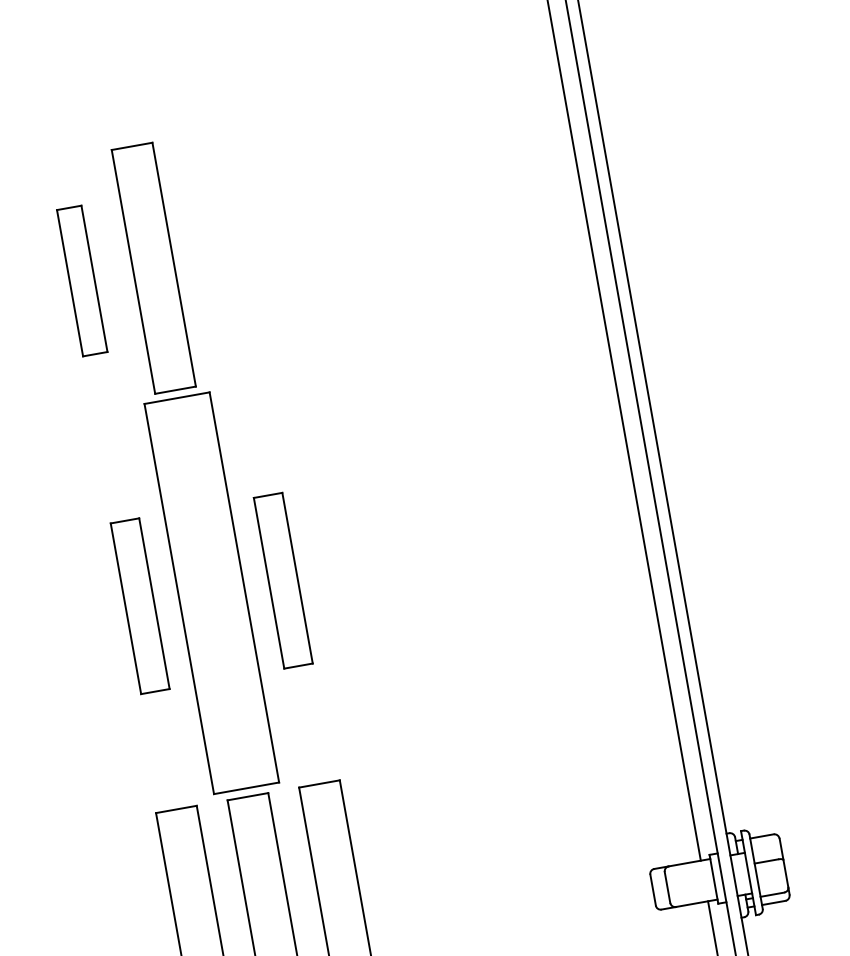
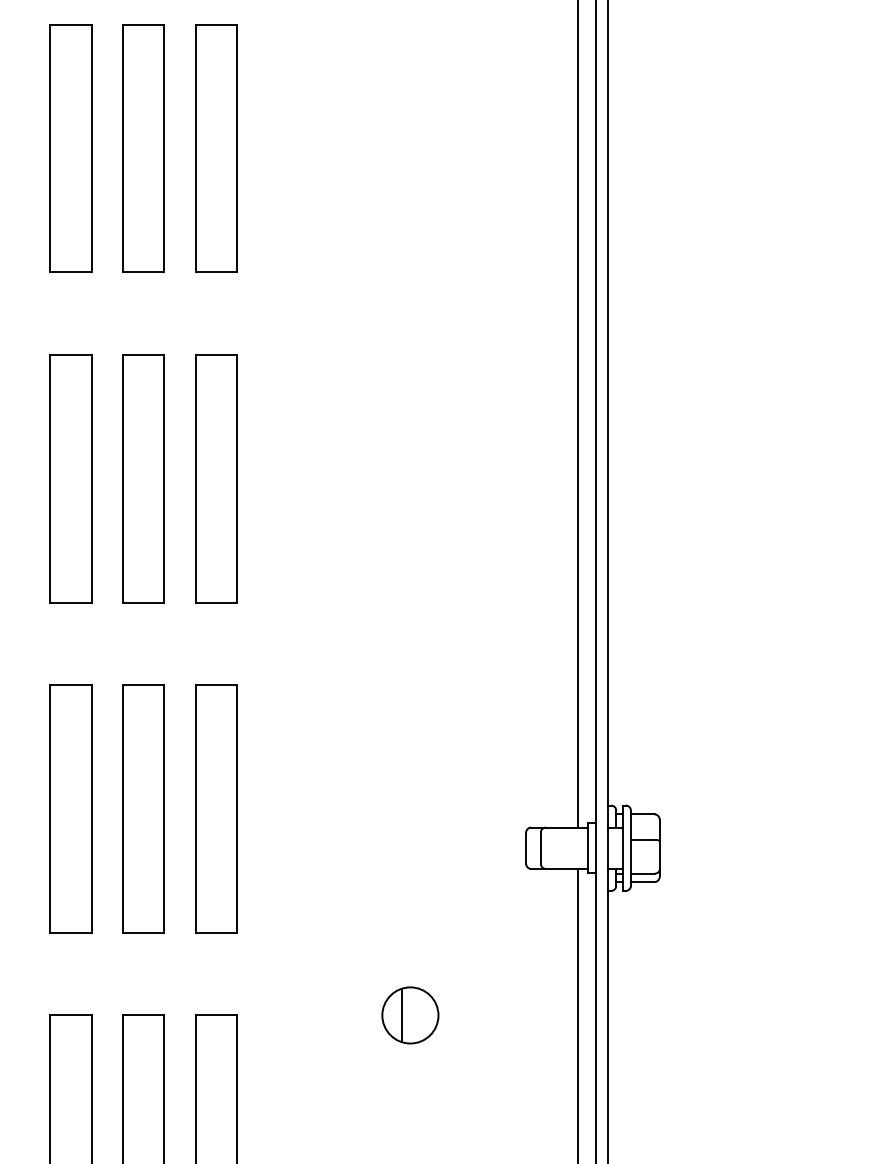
part: (225, 255) -> (216, 148), added
part: (81, 281) -> (70, 148), size x1.67
part: (283, 580) -> (216, 478), size x1.43
part: (211, 593) -> (143, 478), size x0.62
part: (139, 606) -> (70, 478), size x1.43

